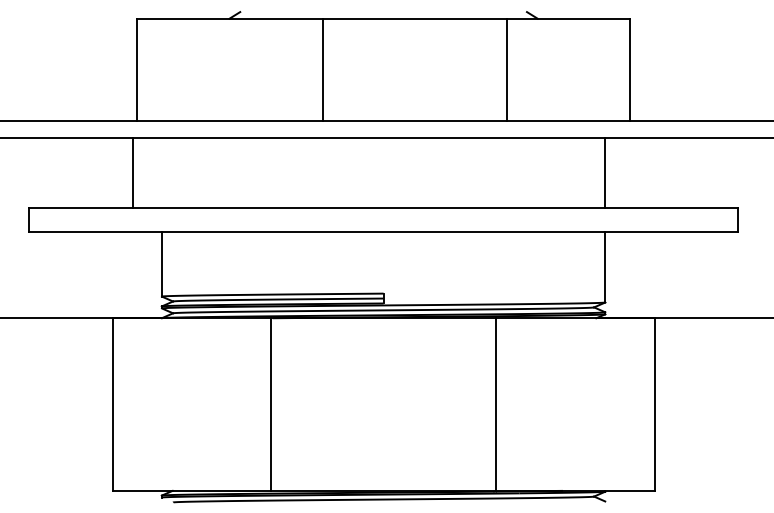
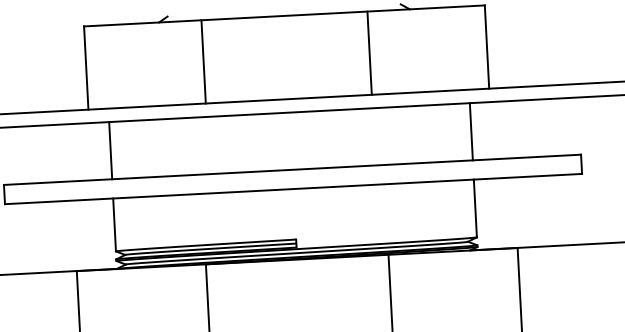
line: (322, 69) -> (203, 61), moved
line: (506, 69) -> (369, 52), moved
line: (132, 172) -> (110, 150), moved

